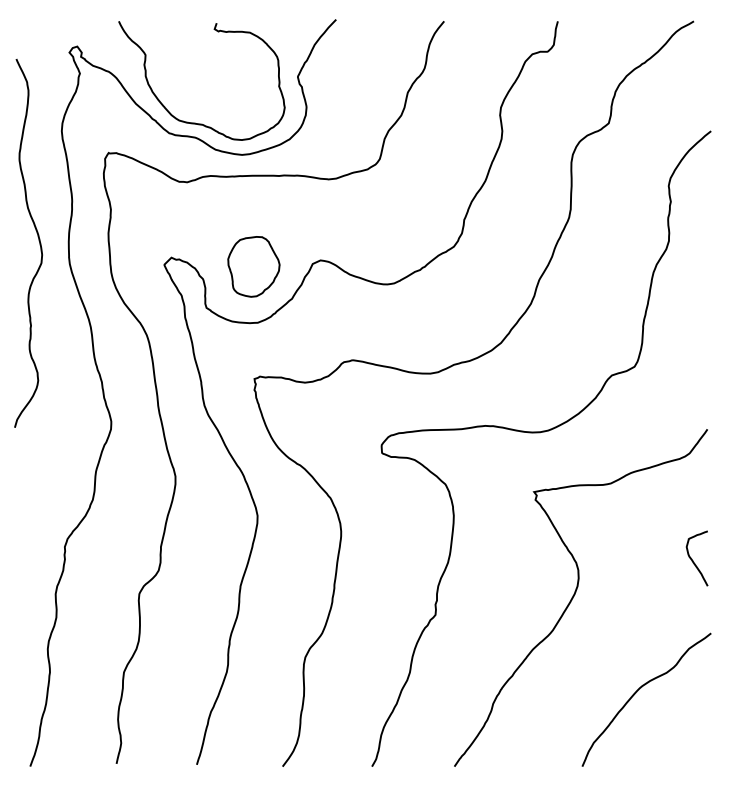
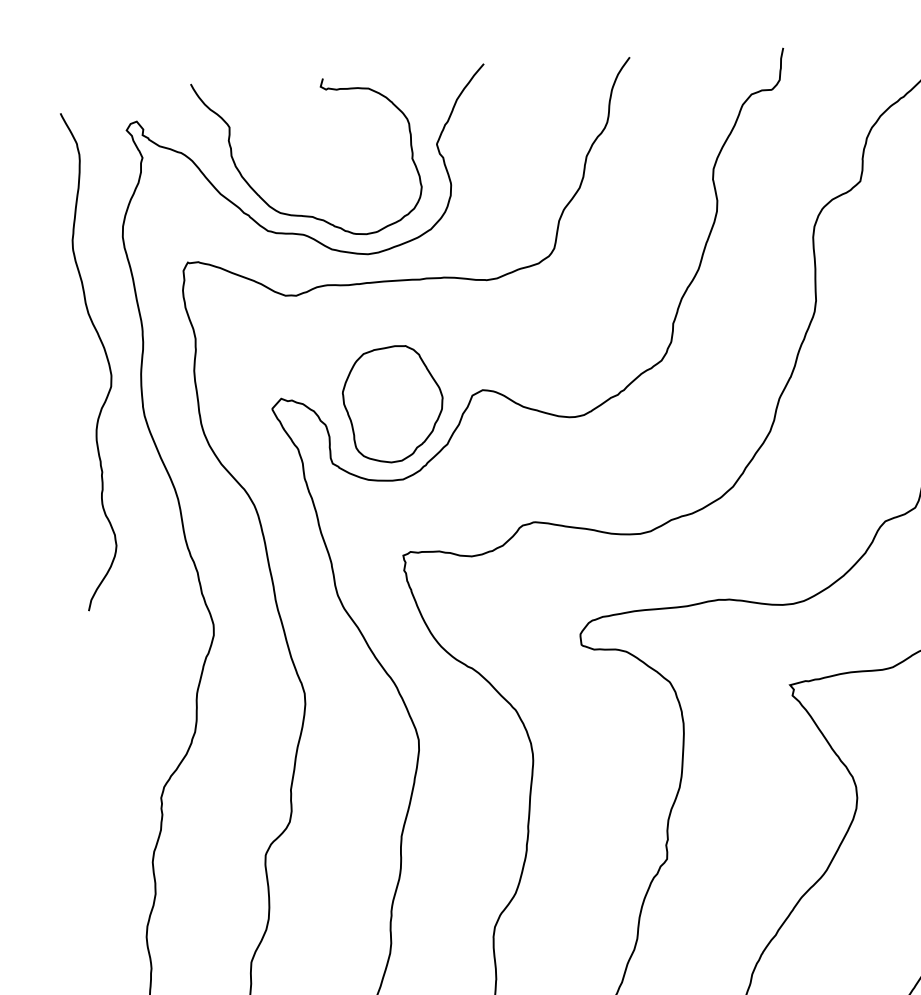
curve: (38, 240) -> (105, 356), moved
part: (253, 266) -> (392, 403), size x1.43

